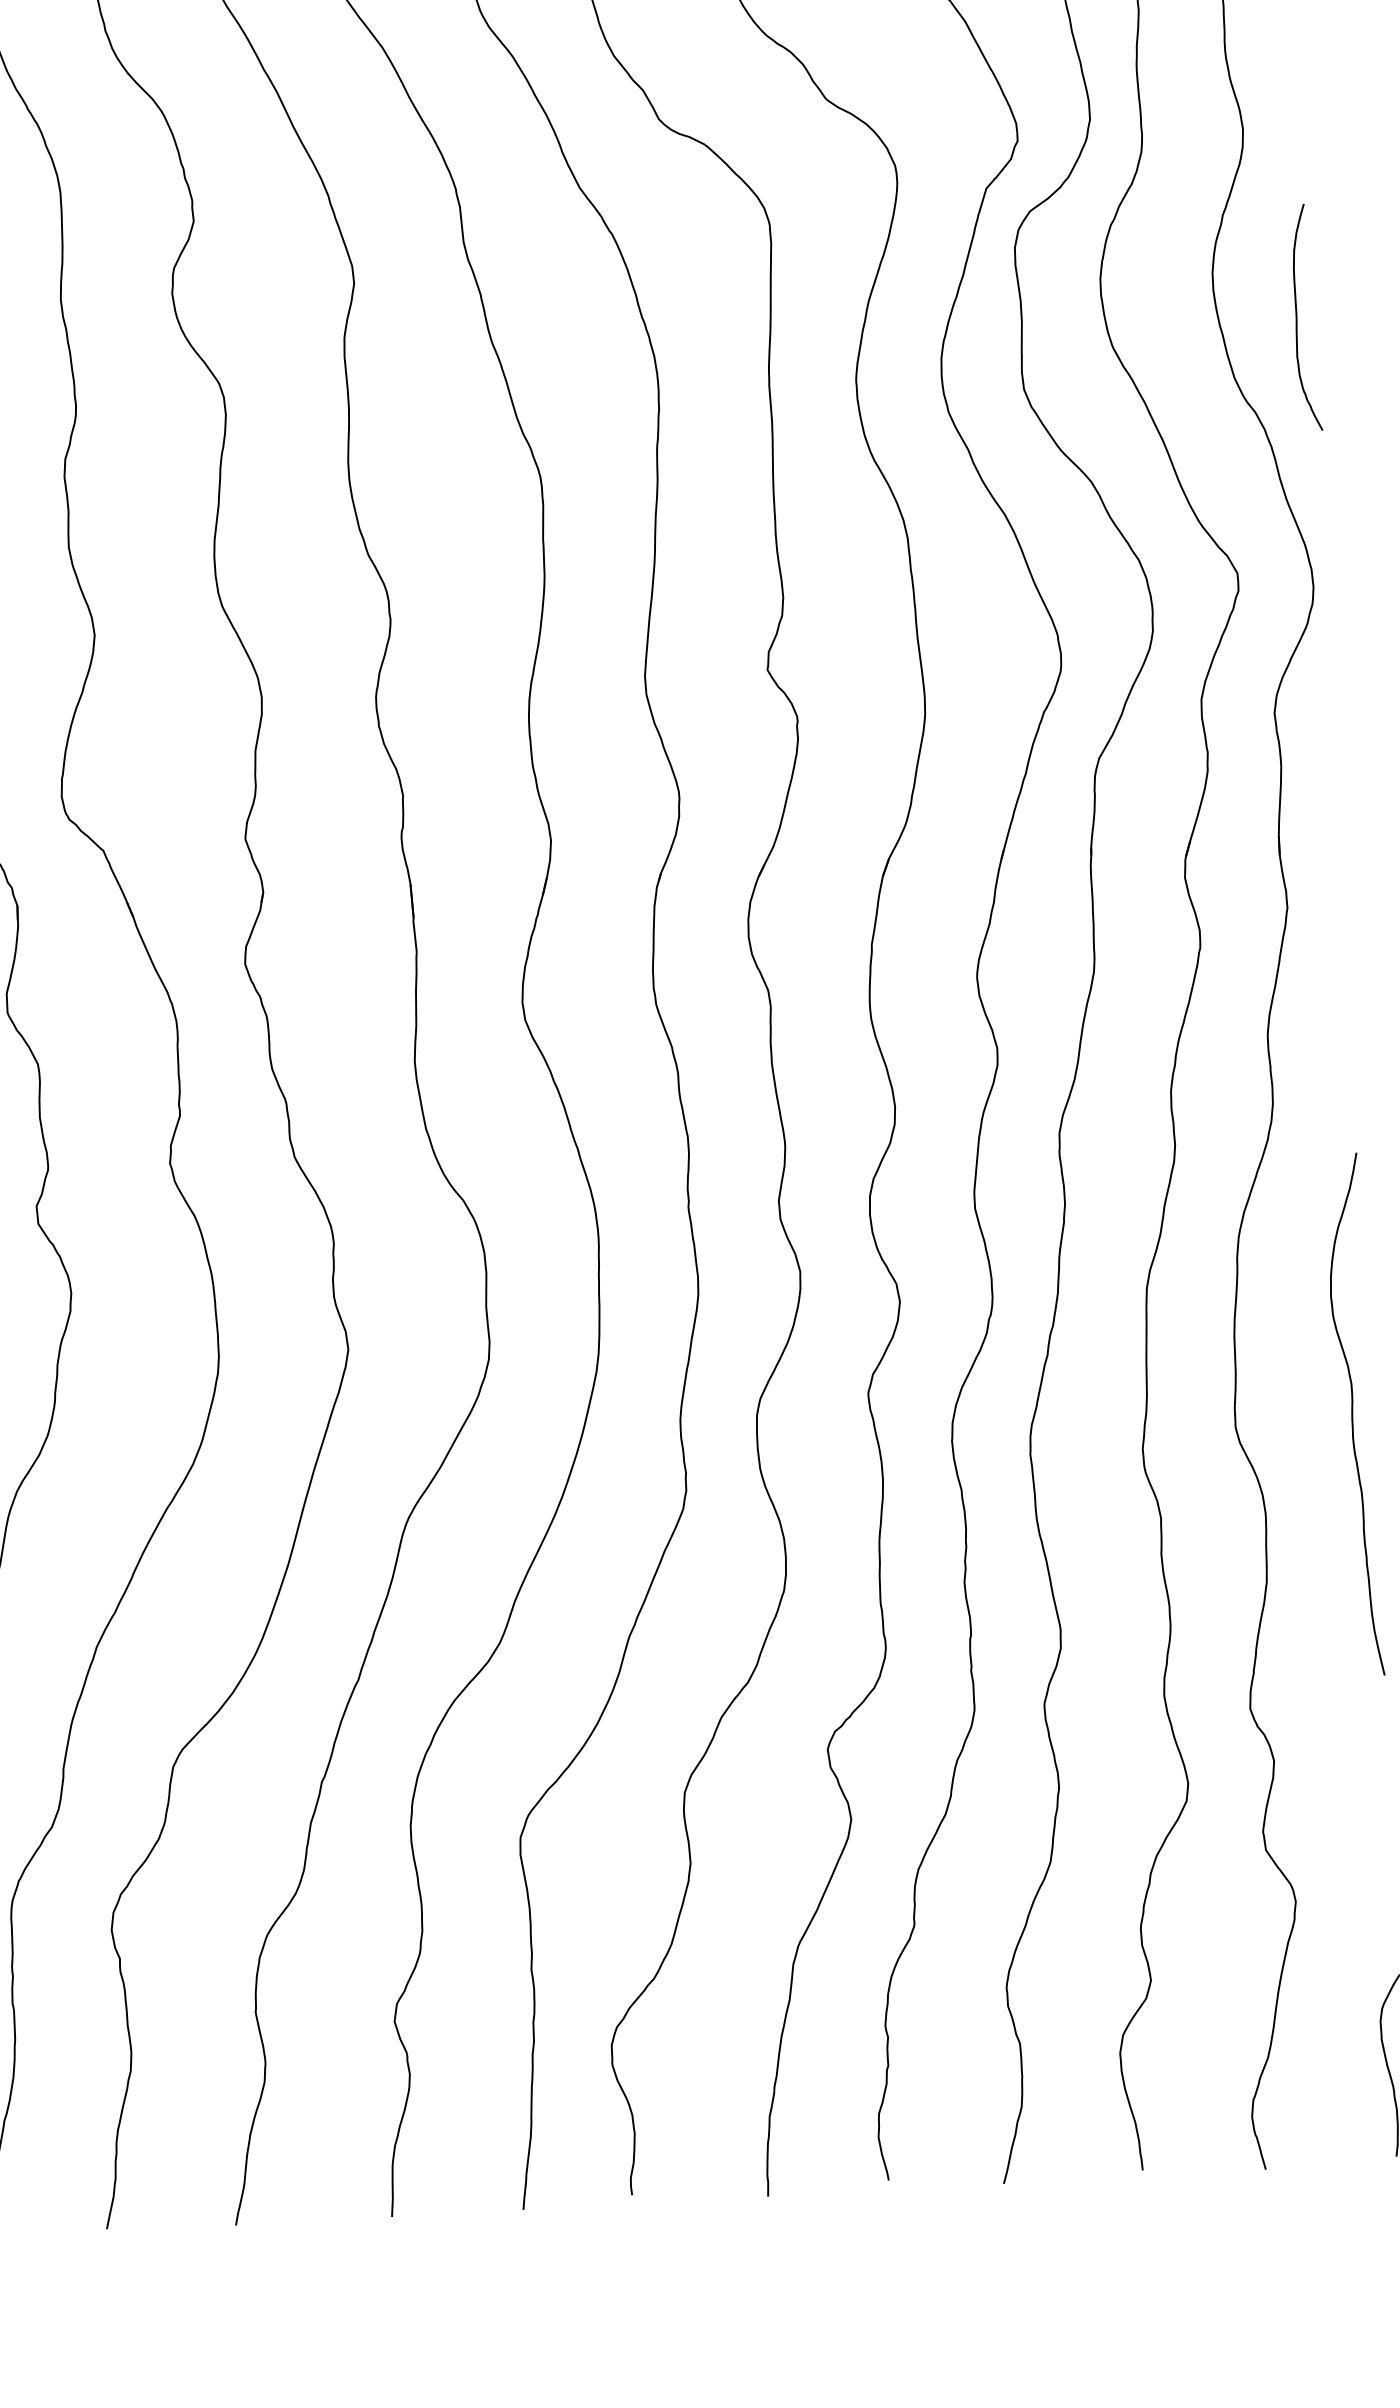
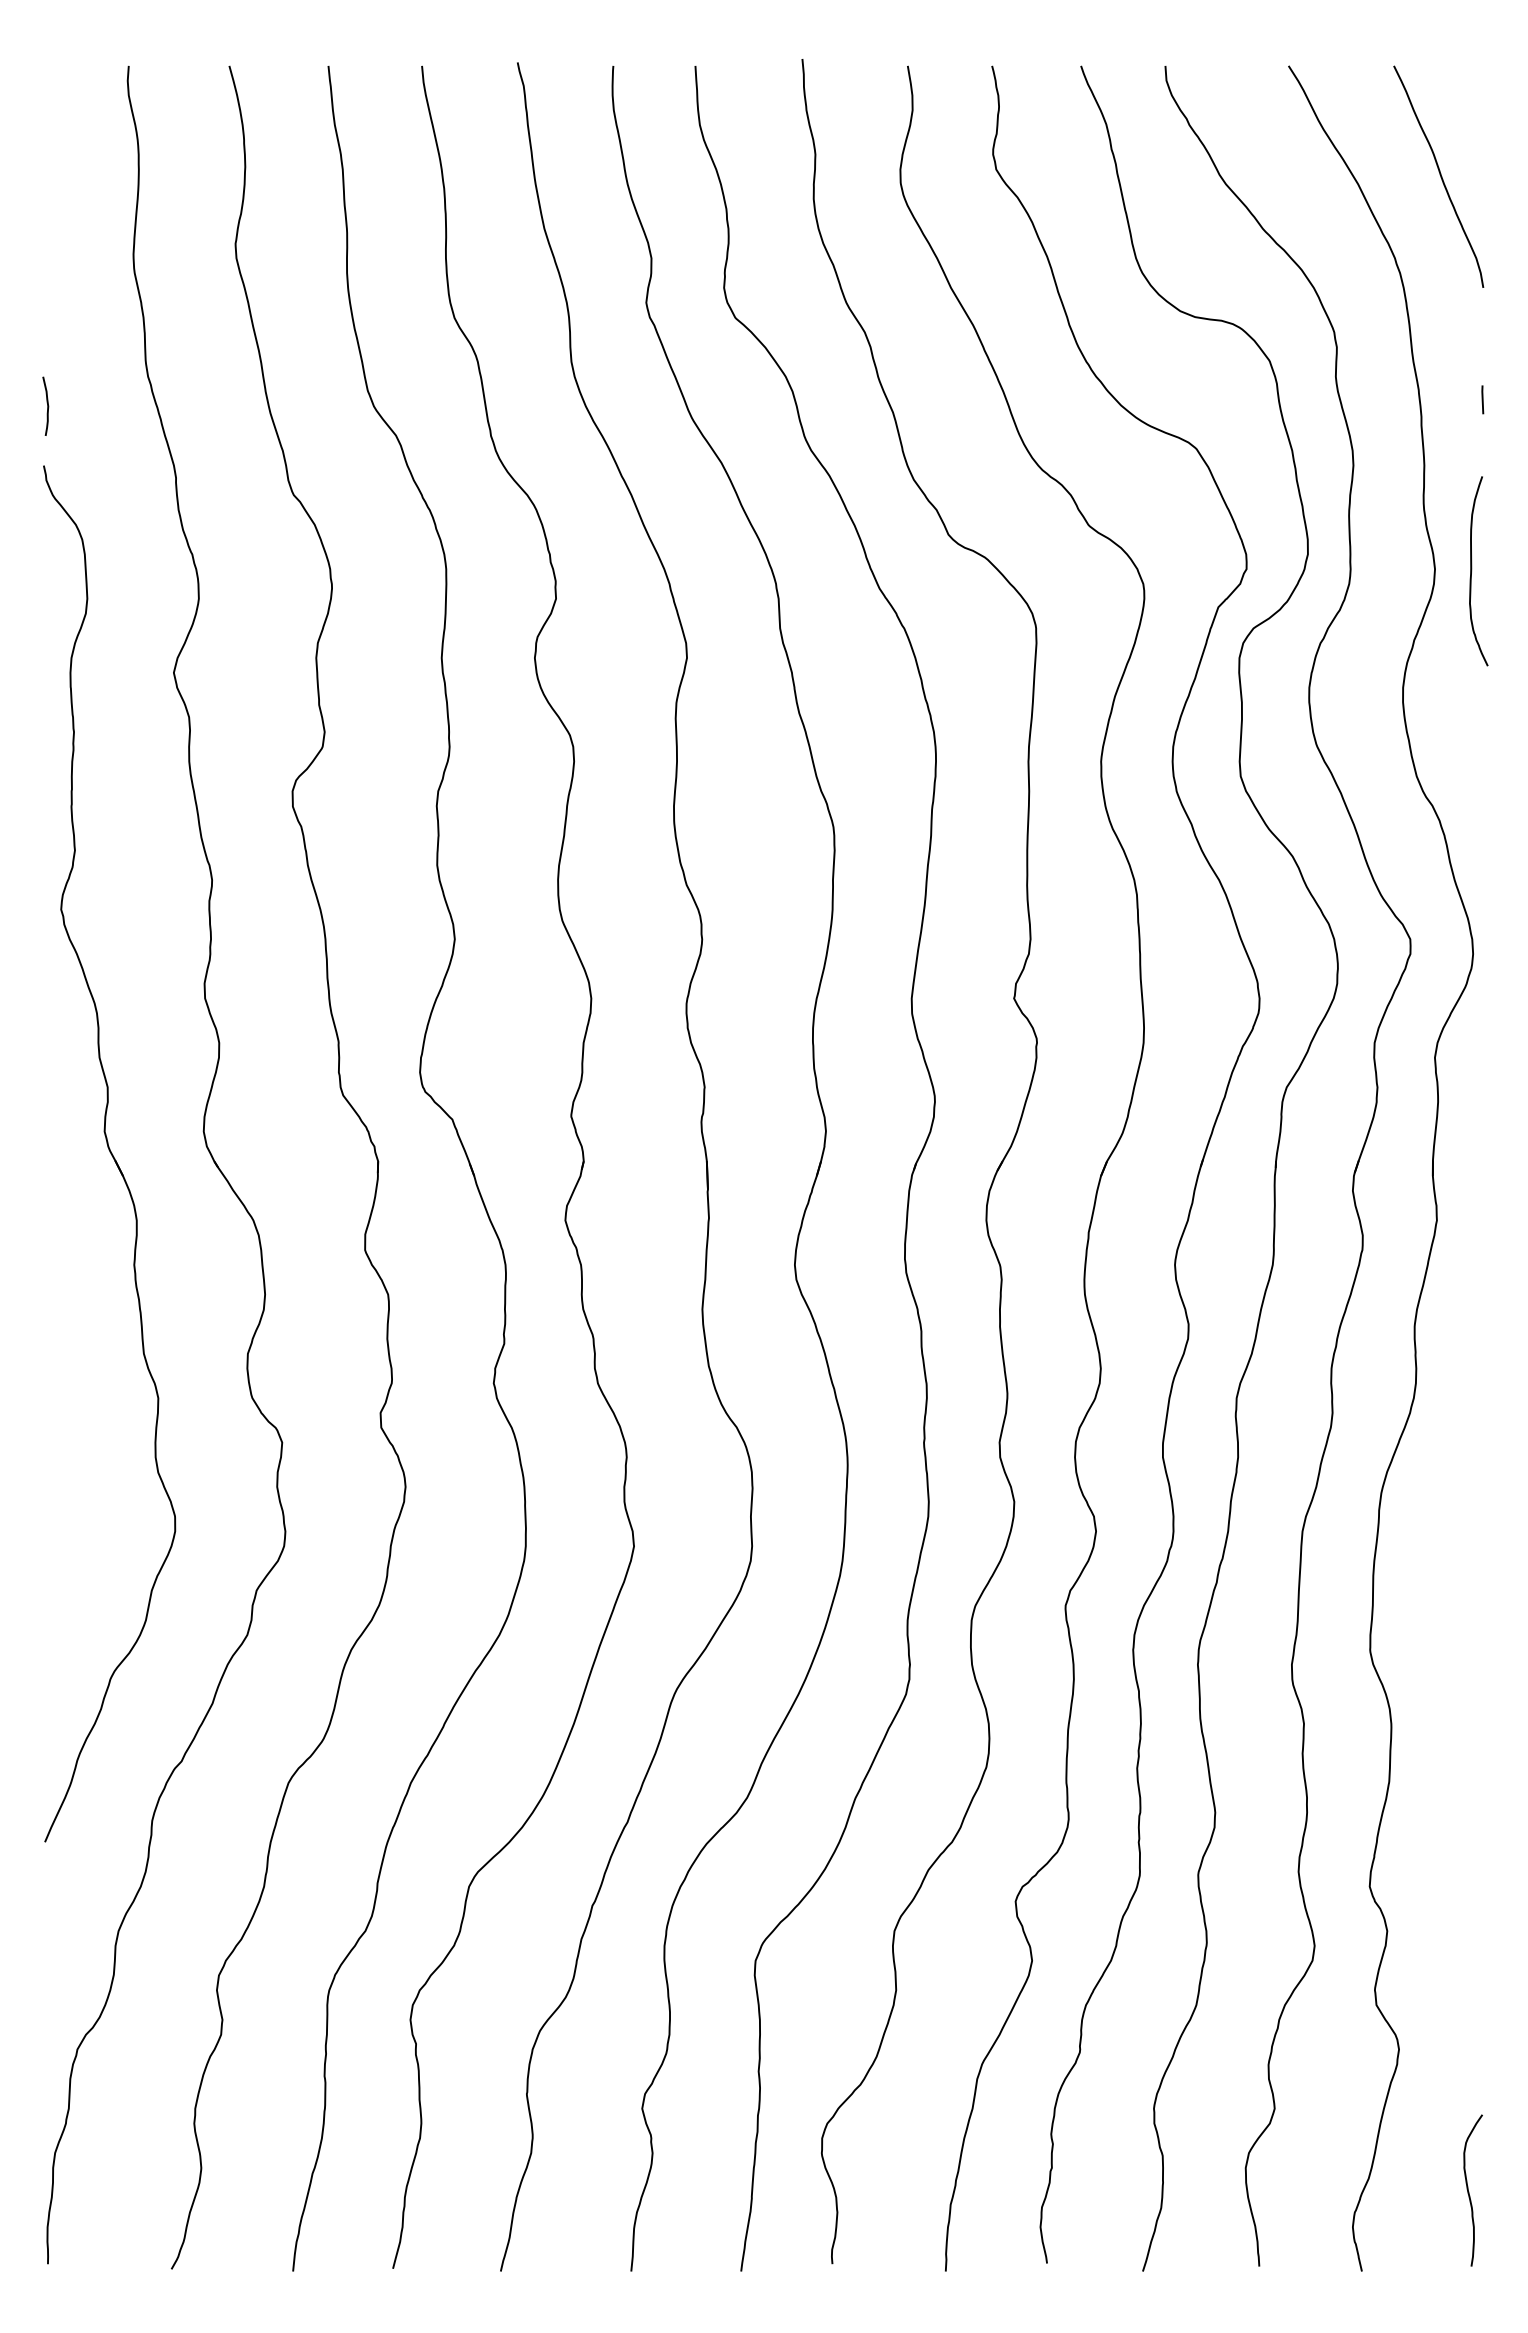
curve: (1298, 317) -> (1472, 570), moved
curve: (1352, 1414) -> (1468, 1645), removed

